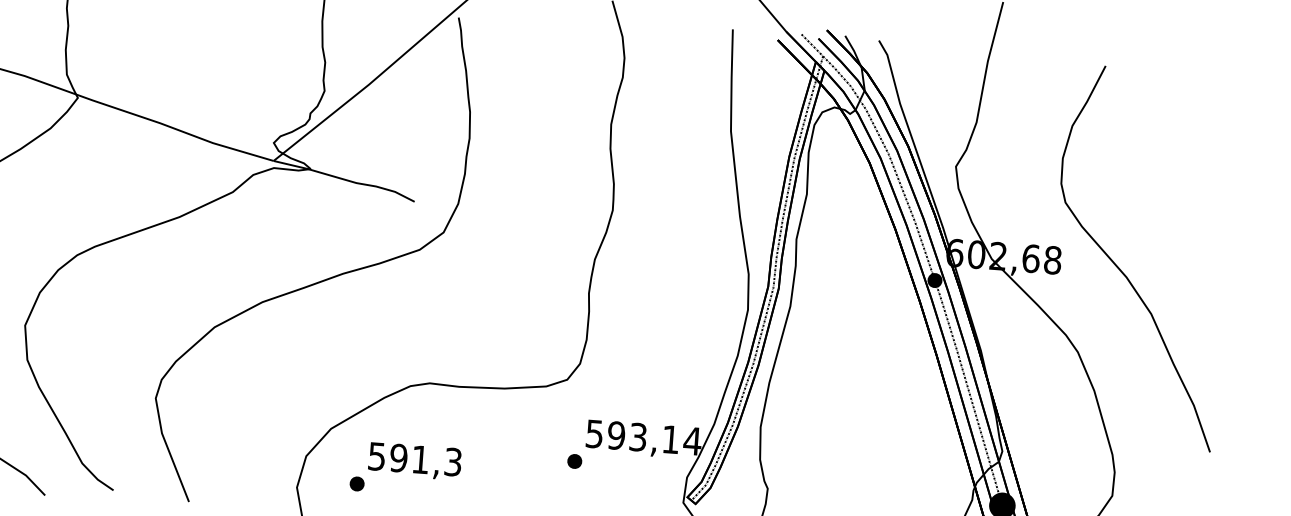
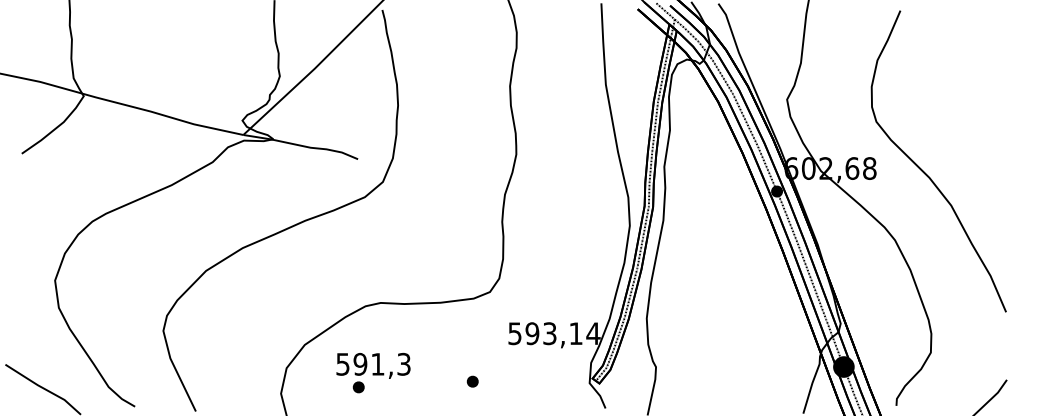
part: (574, 461) -> (472, 381), moved
part: (356, 484) -> (358, 387), moved

